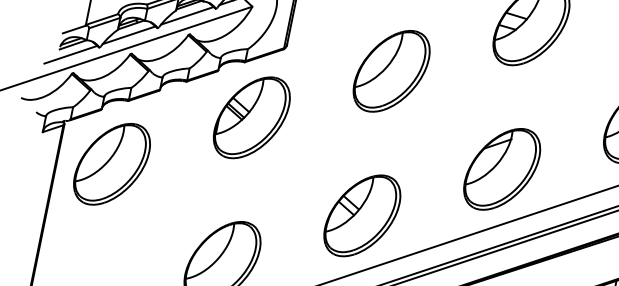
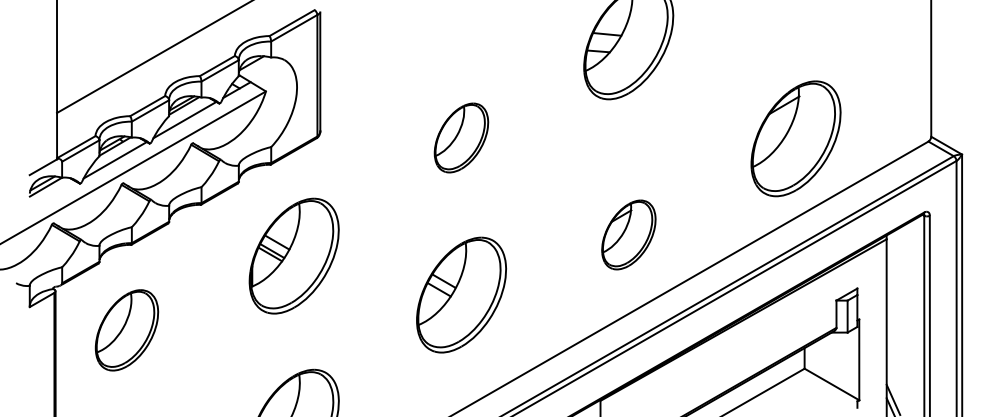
line: (70, 54) -> (45, 200), removed
part: (391, 70) -> (461, 137), size x0.6
part: (251, 117) -> (293, 255), moved
part: (111, 164) -> (126, 330), size x0.7
part: (501, 168) -> (628, 234), size x0.6
part: (362, 215) -> (461, 294), moved

